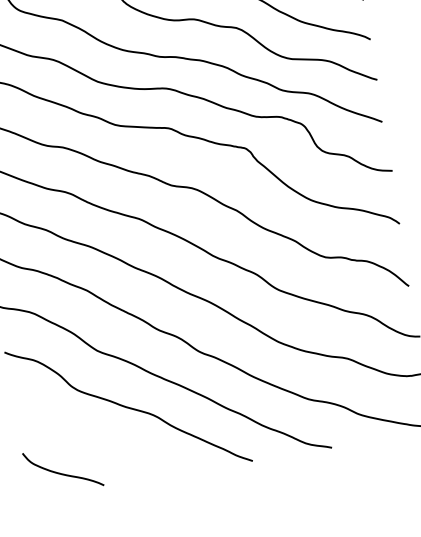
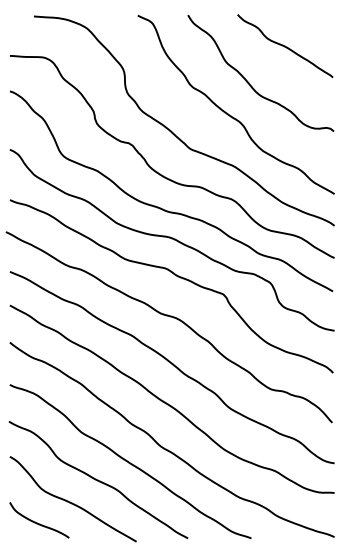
curve: (98, 439) -> (70, 501), added

